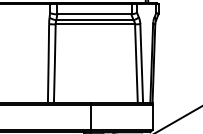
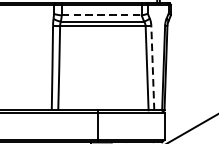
line: (94, 14) -> (101, 15), solid -> dashed
line: (141, 62) -> (152, 67), solid -> dashed

